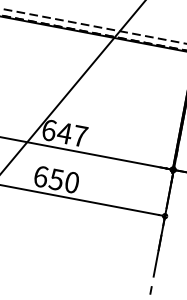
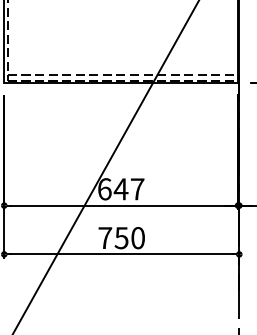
text: (41, 177) -> (105, 238), 650 -> 750

